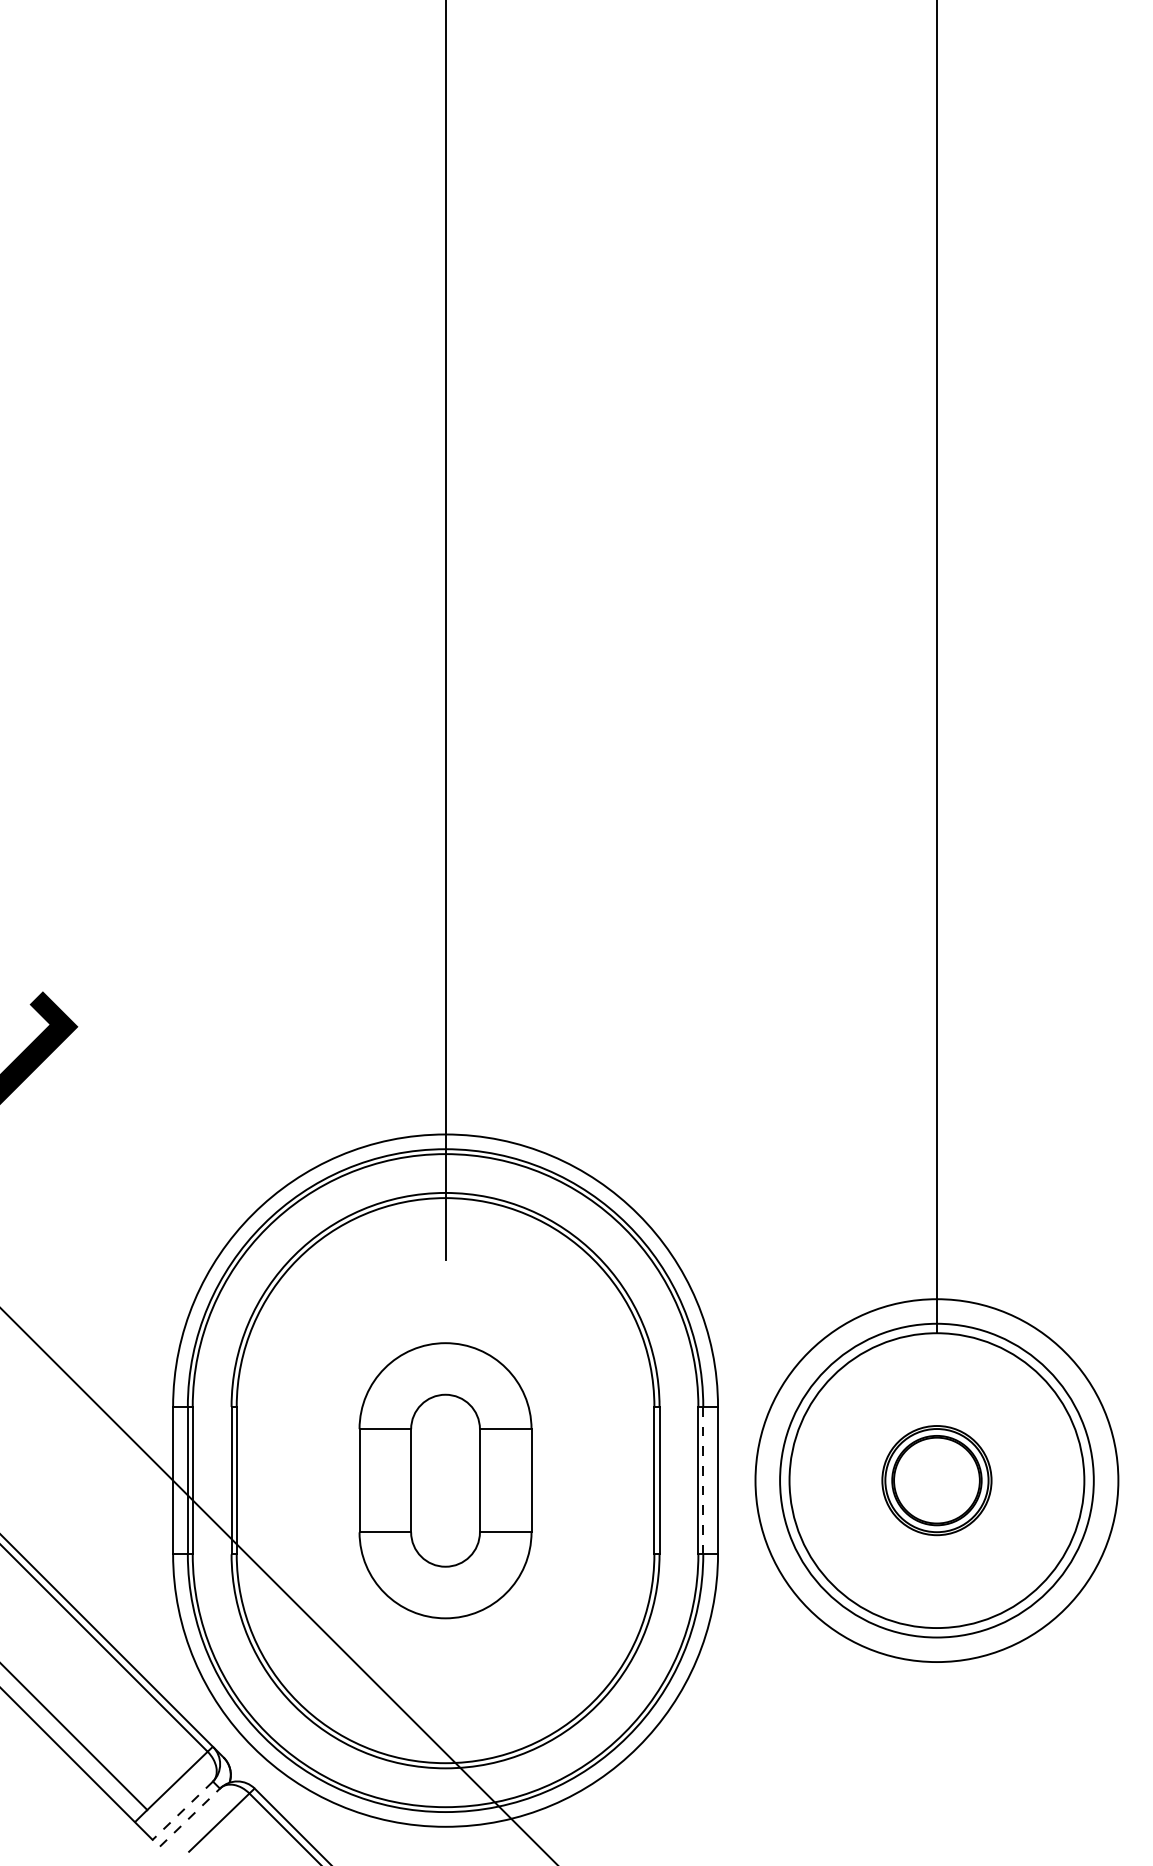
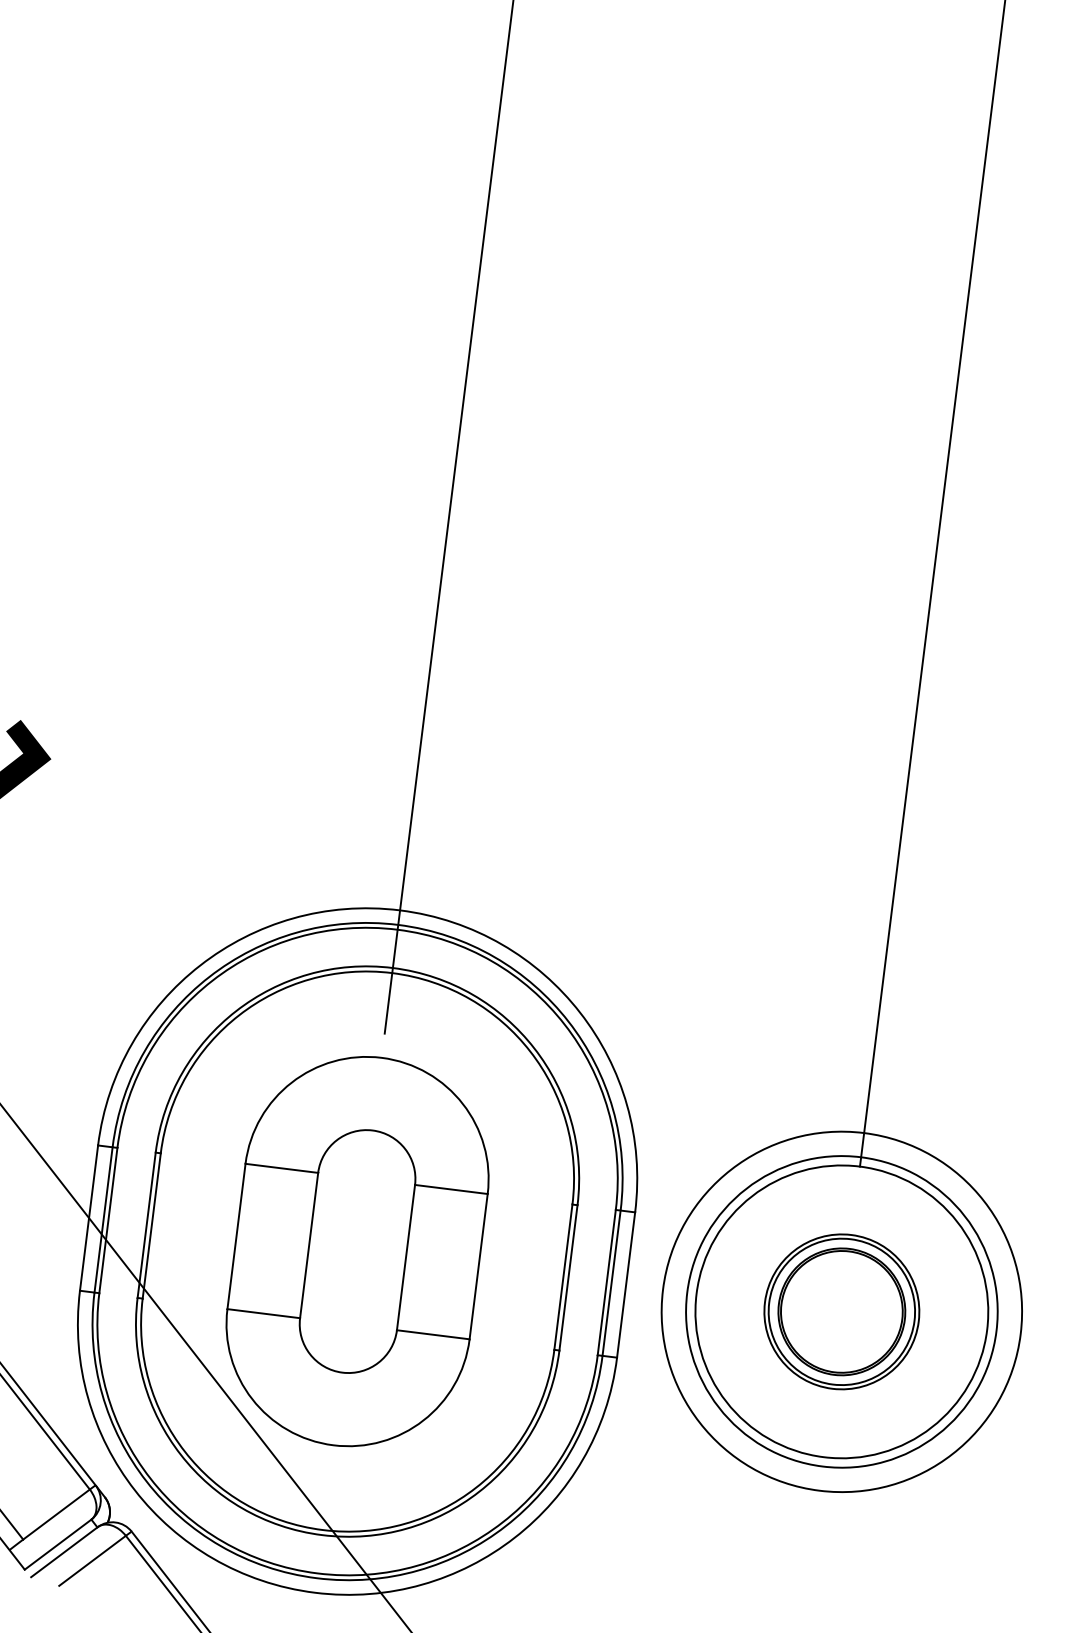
part: (445, 1480) -> (357, 1251), size x1.43
line: (703, 1480) -> (611, 1283), dashed -> solid
part: (936, 1480) -> (841, 1311), size x1.43
line: (182, 1810) -> (57, 1544), dashed -> solid
line: (190, 1817) -> (64, 1552), dashed -> solid

